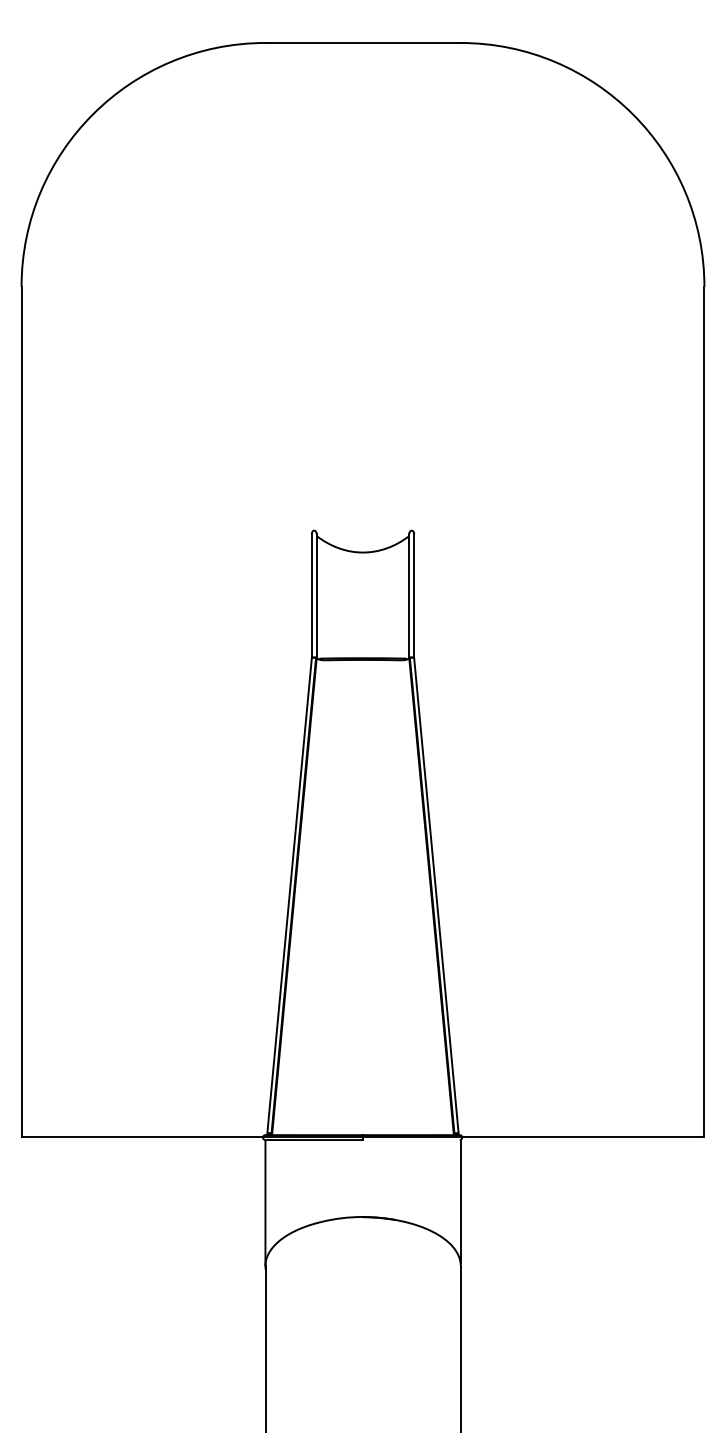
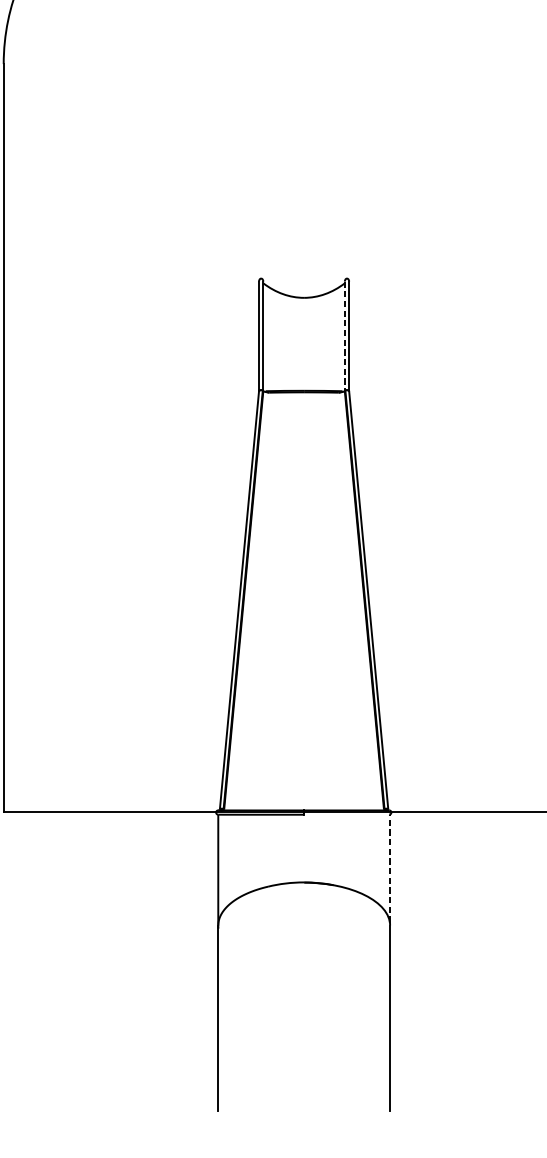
line: (409, 596) -> (345, 336), solid -> dashed
line: (460, 1200) -> (389, 867), solid -> dashed

